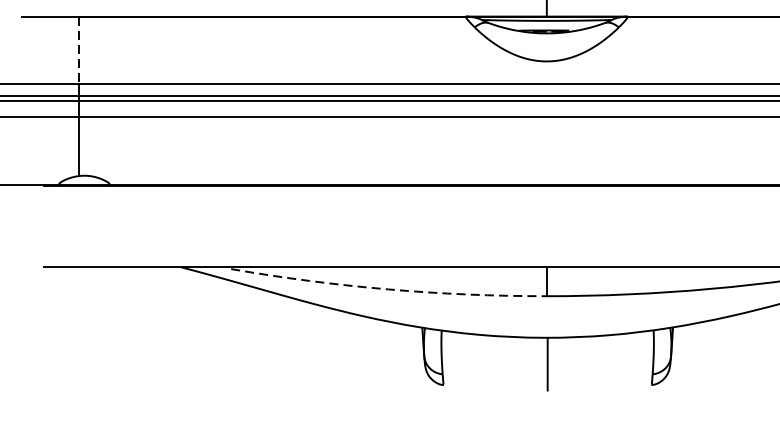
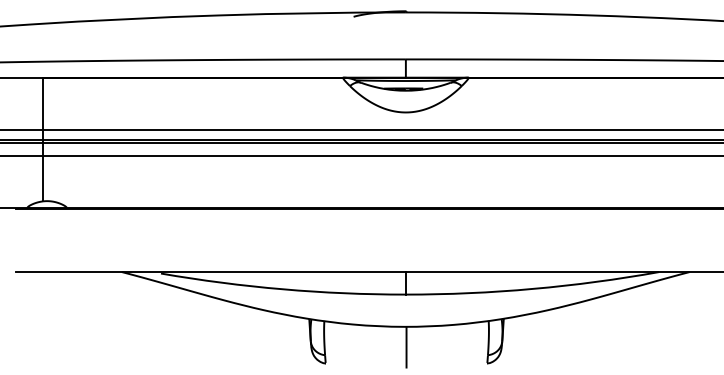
line: (79, 51) -> (43, 104), dashed -> solid
arc: (389, 289) -> (283, 289), dashed -> solid

